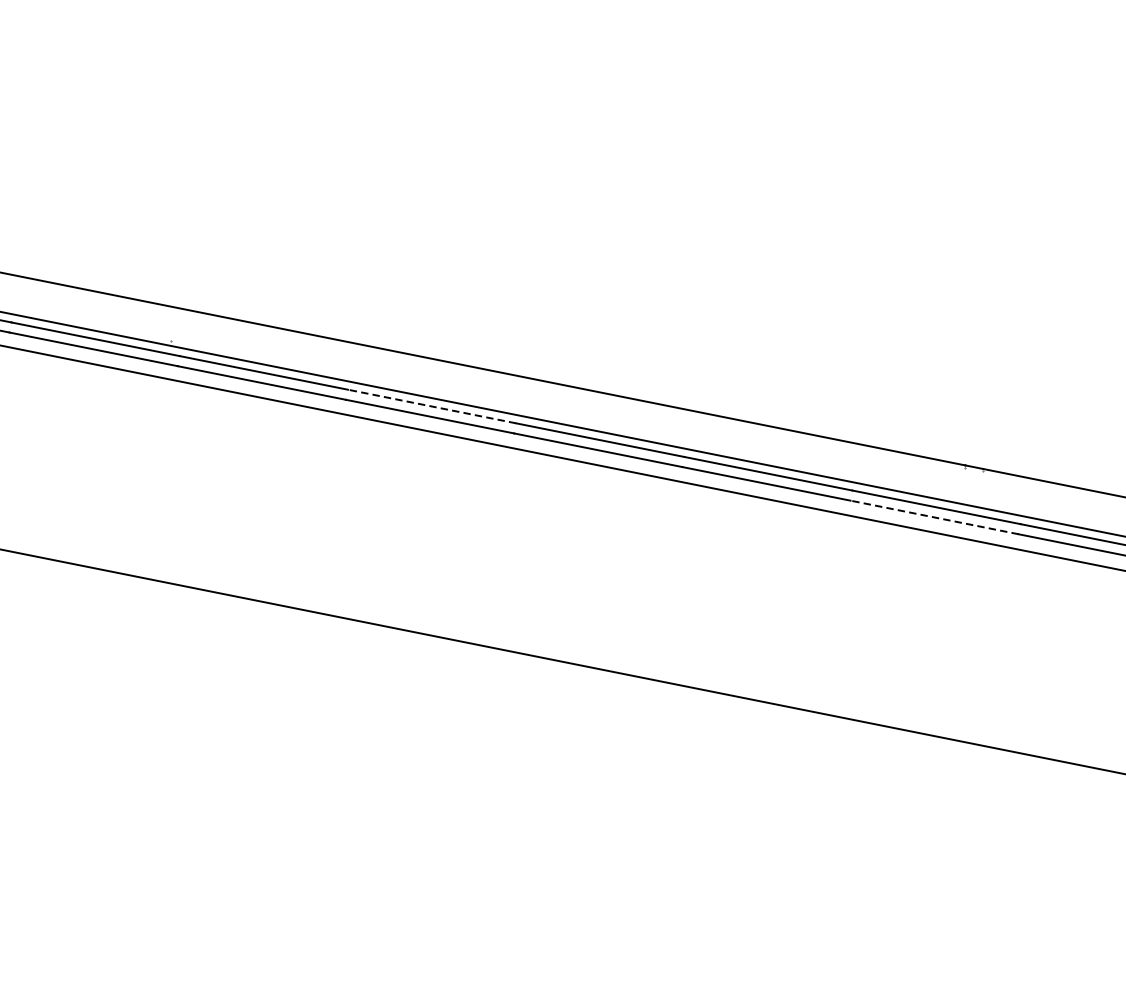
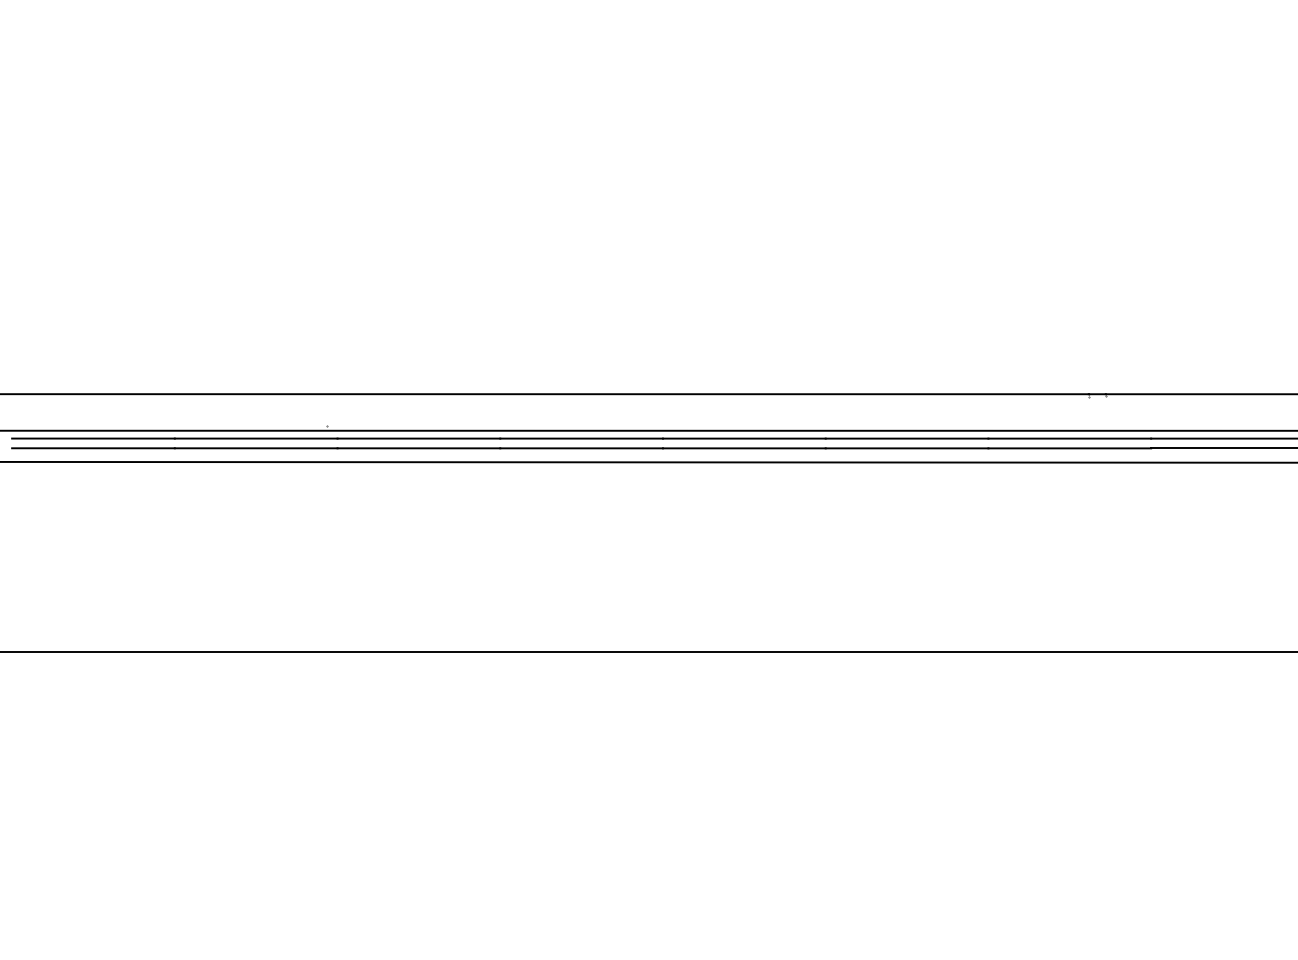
line: (431, 406) -> (581, 438), dashed -> solid
line: (934, 517) -> (1069, 448), dashed -> solid

